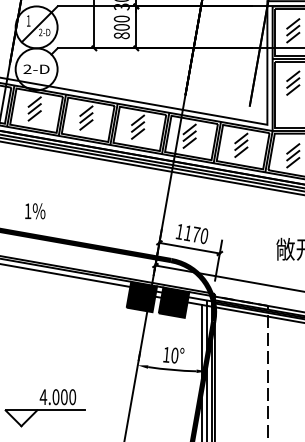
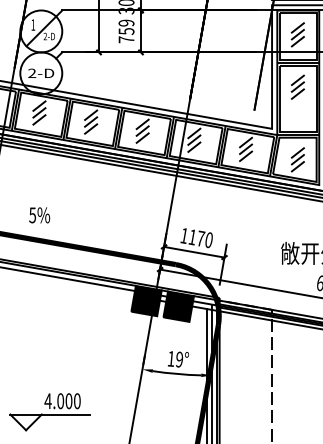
text: (121, 27) -> (126, 31), 800 -> 759
text: (27, 211) -> (32, 215), 1% -> 5%
text: (174, 355) -> (179, 359), 10° -> 19°

